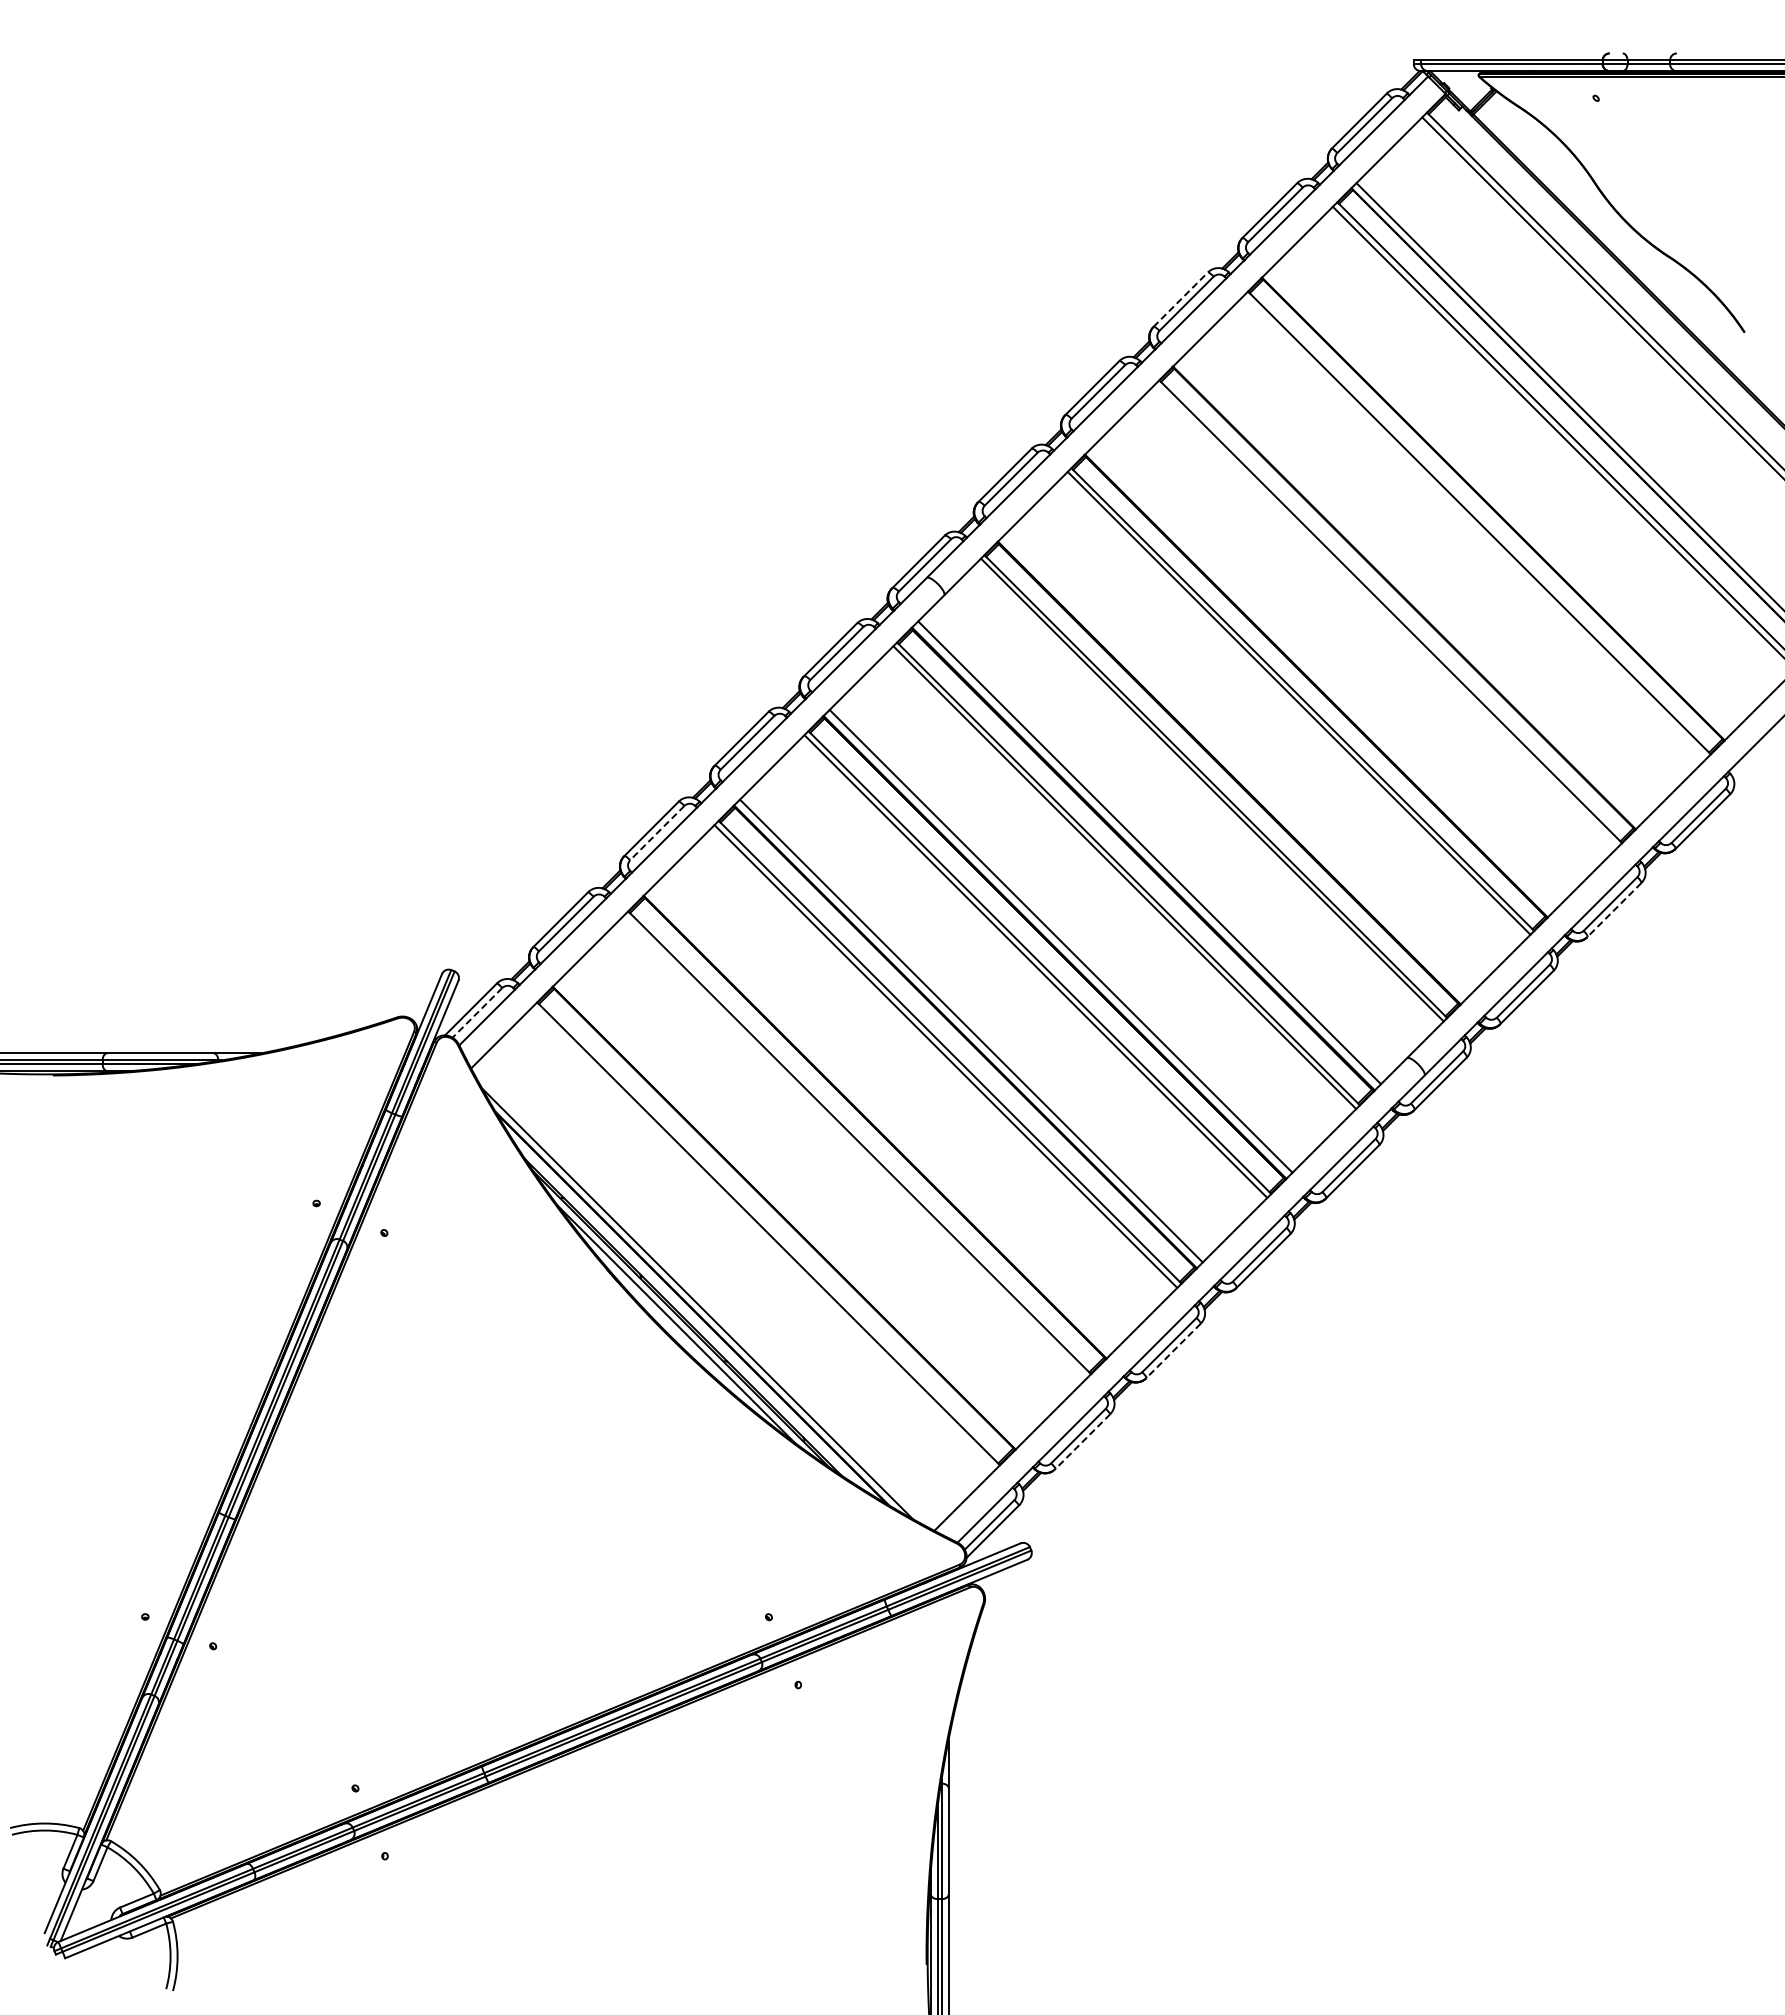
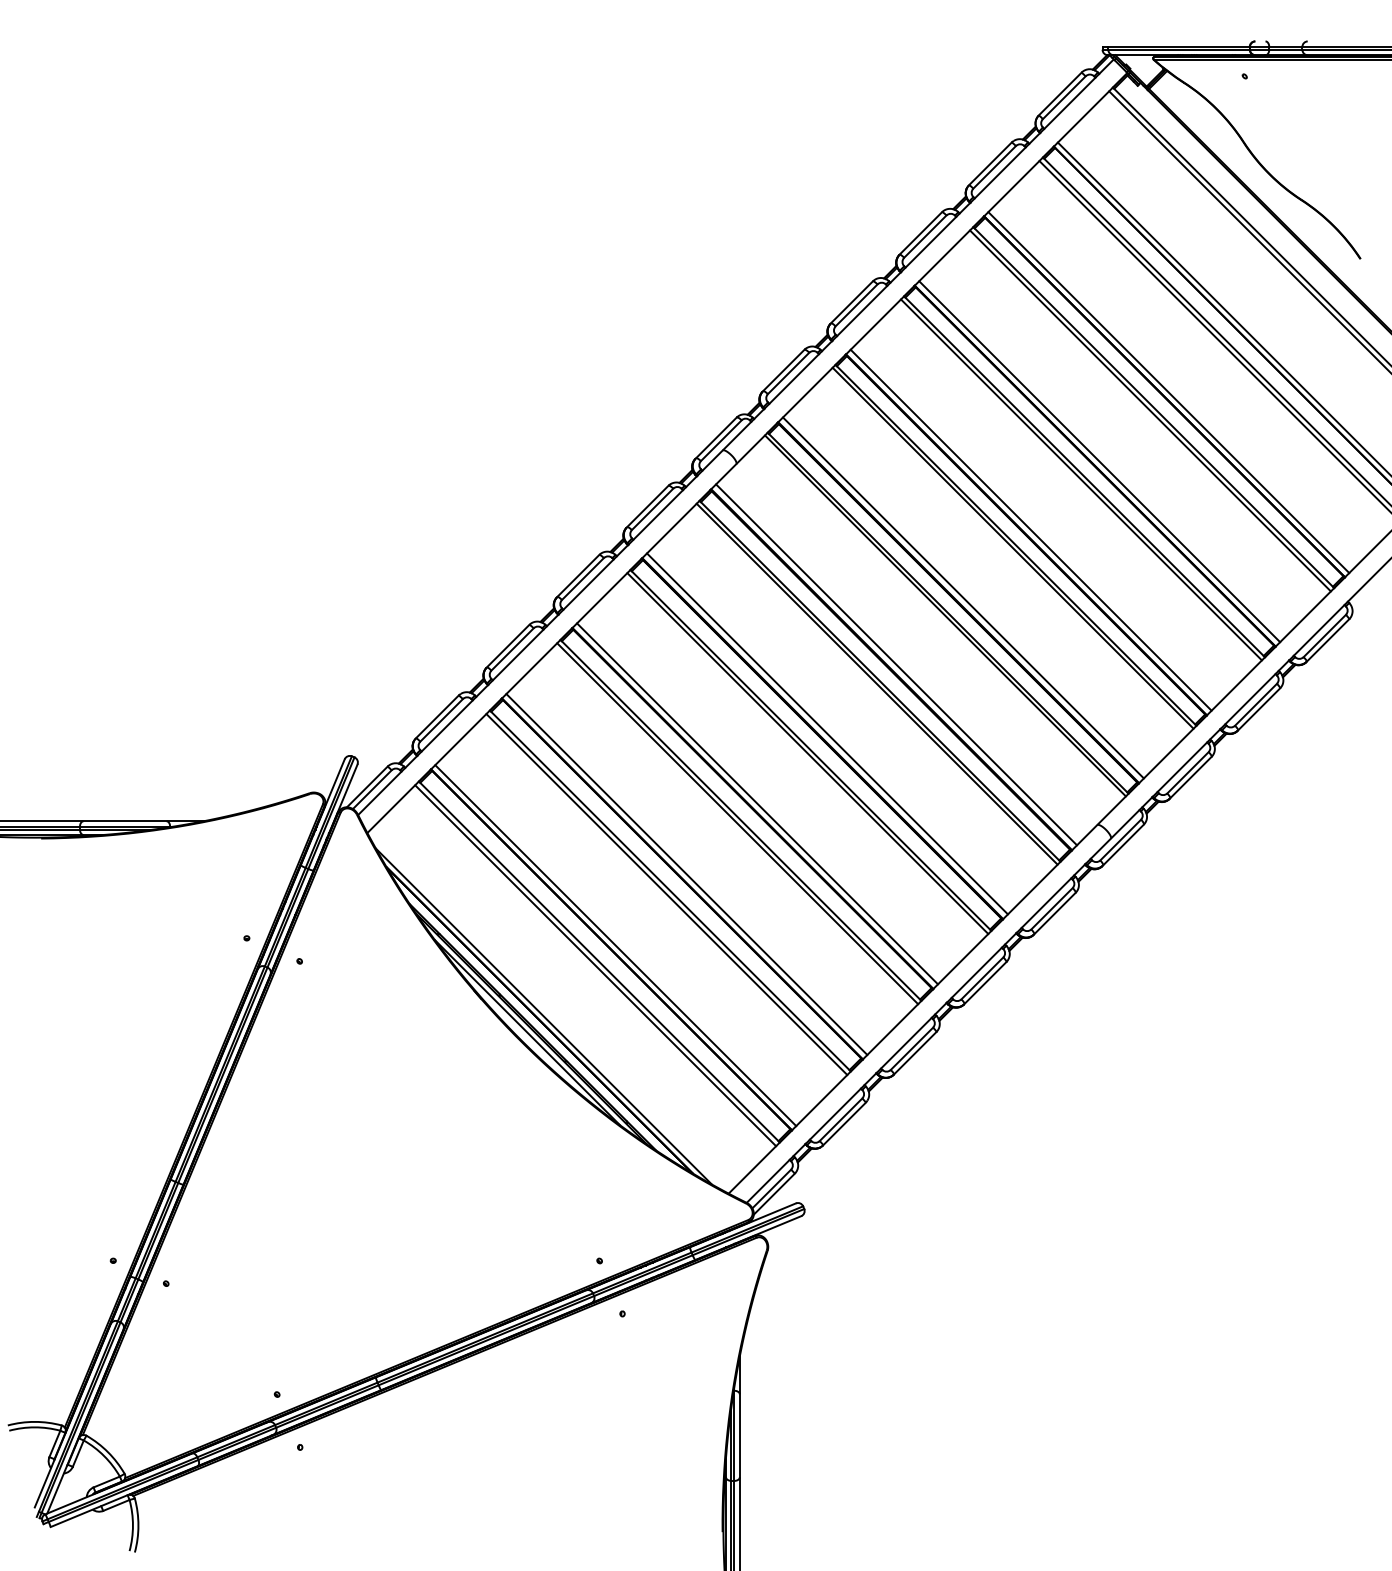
line: (1180, 299) -> (920, 233), dashed -> solid
line: (1498, 503) -> (1168, 392), added
line: (1474, 526) -> (1149, 410), added
line: (1409, 591) -> (1099, 461), added
line: (1386, 615) -> (1081, 479), added
line: (1321, 679) -> (1030, 529), added
line: (1235, 766) -> (963, 597), added
line: (657, 833) -> (512, 649), dashed -> solid
line: (1613, 910) -> (1258, 709), dashed -> solid
line: (477, 1013) -> (372, 790), dashed -> solid
line: (880, 1121) -> (686, 874), added
line: (854, 1146) -> (666, 893), added
line: (789, 1212) -> (615, 945), added
line: (763, 1238) -> (595, 965), added
line: (1173, 1350) -> (915, 1053), dashed -> solid
line: (1082, 1441) -> (844, 1123), dashed -> solid

